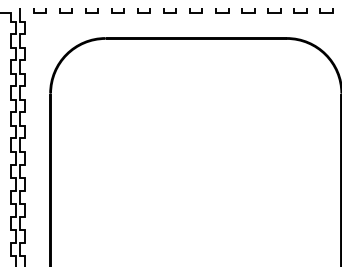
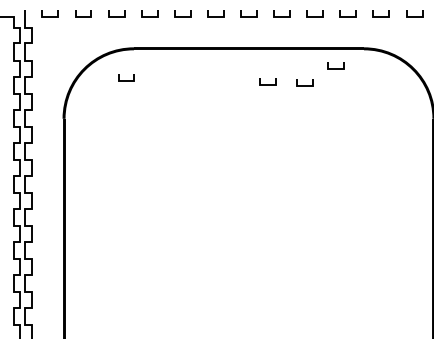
line: (264, 53) -> (335, 68), added
line: (99, 63) -> (126, 80), added
line: (210, 66) -> (267, 84), added
line: (239, 67) -> (304, 85), added

